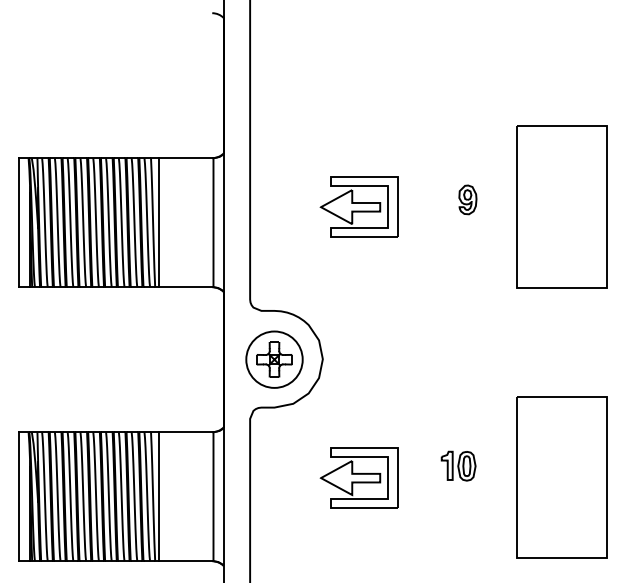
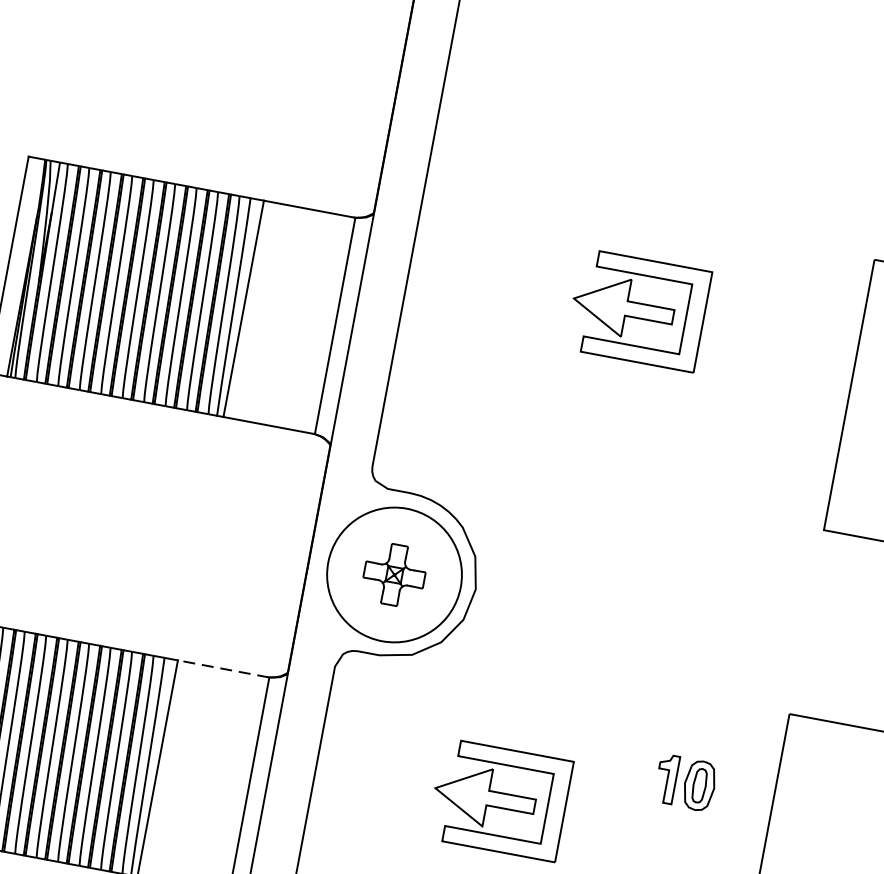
part: (467, 199) -> (768, 366), removed
part: (358, 206) -> (637, 309), moved
circle: (274, 359) -> (394, 574), size x1.4
line: (185, 432) -> (222, 669), solid -> dashed
part: (458, 465) -> (685, 781), moved

